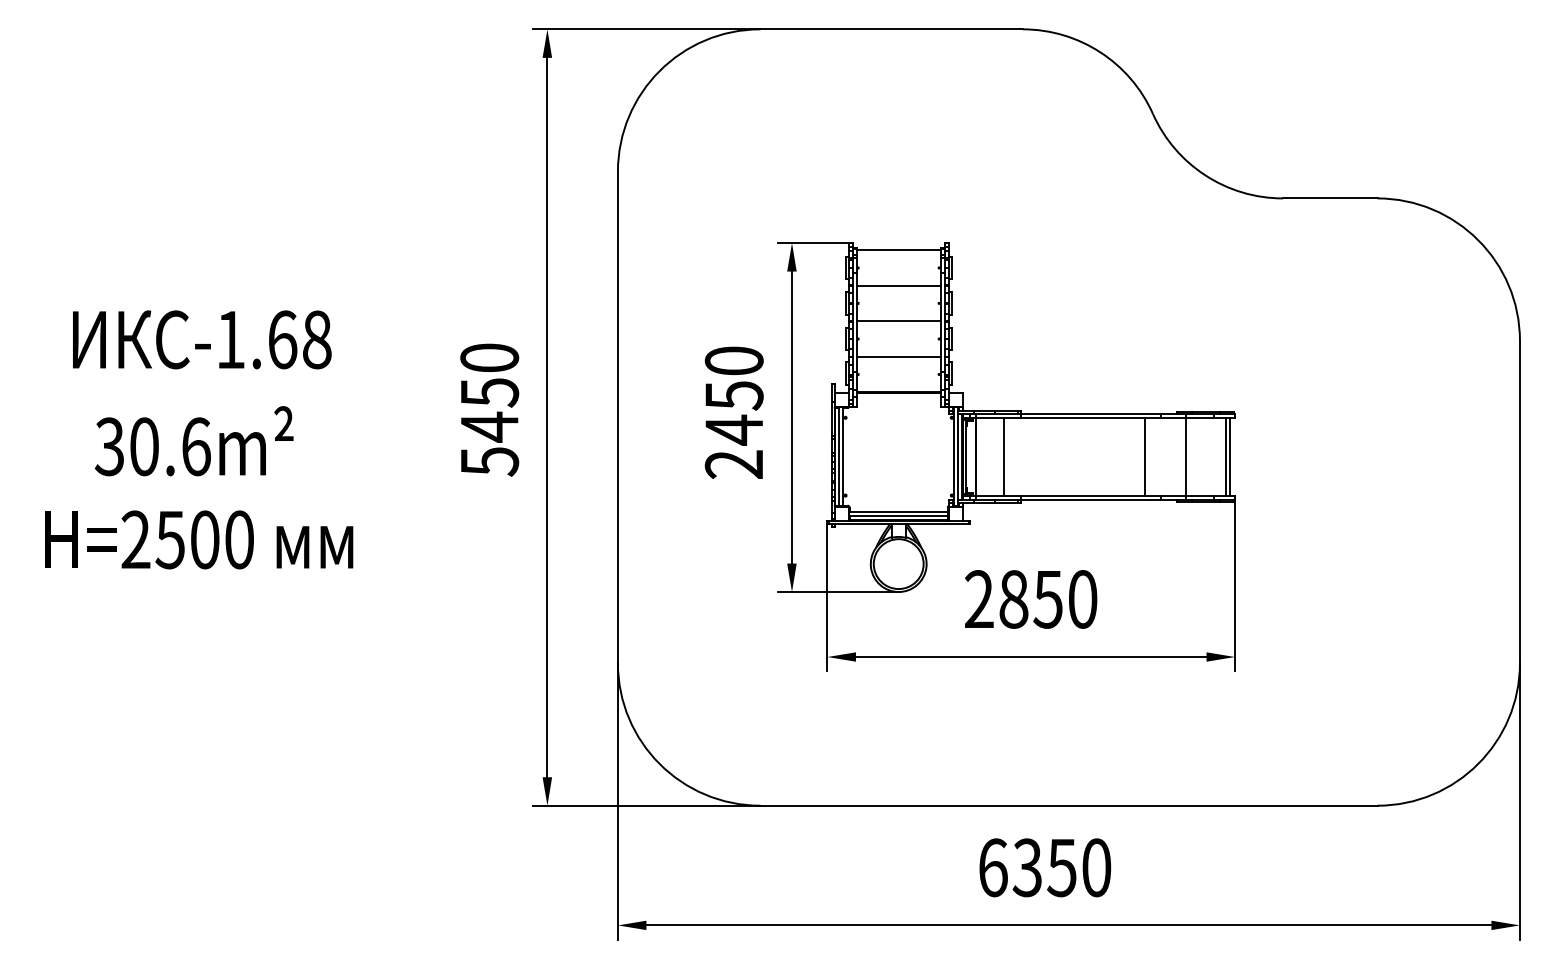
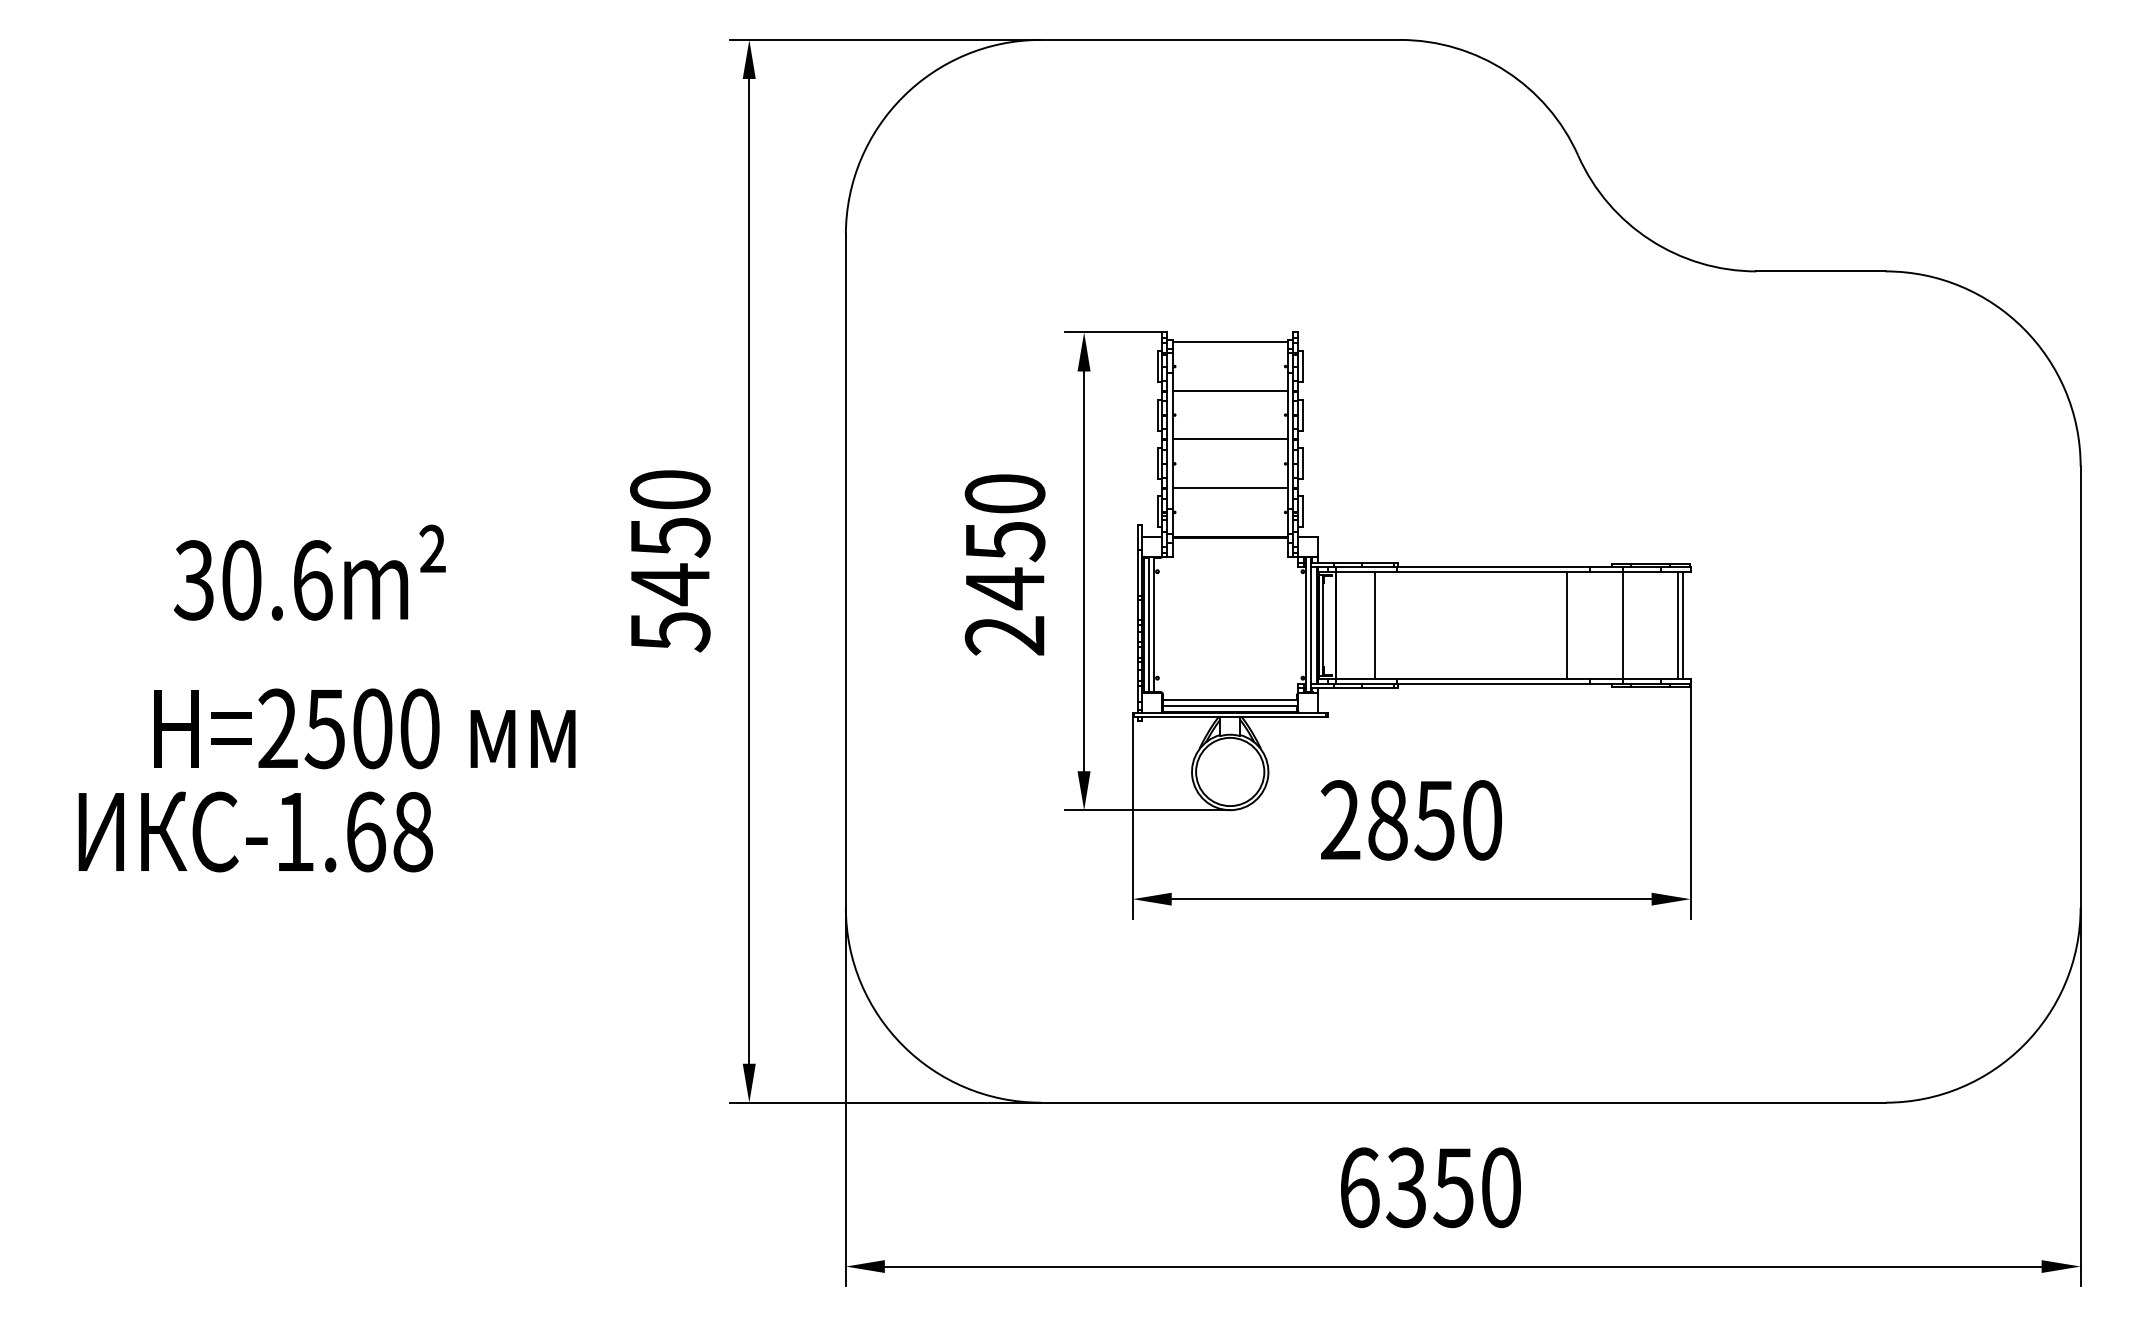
text: (202, 339) -> (255, 831), moved
text: (193, 441) -> (309, 572), moved
text: (199, 539) -> (364, 728), moved

